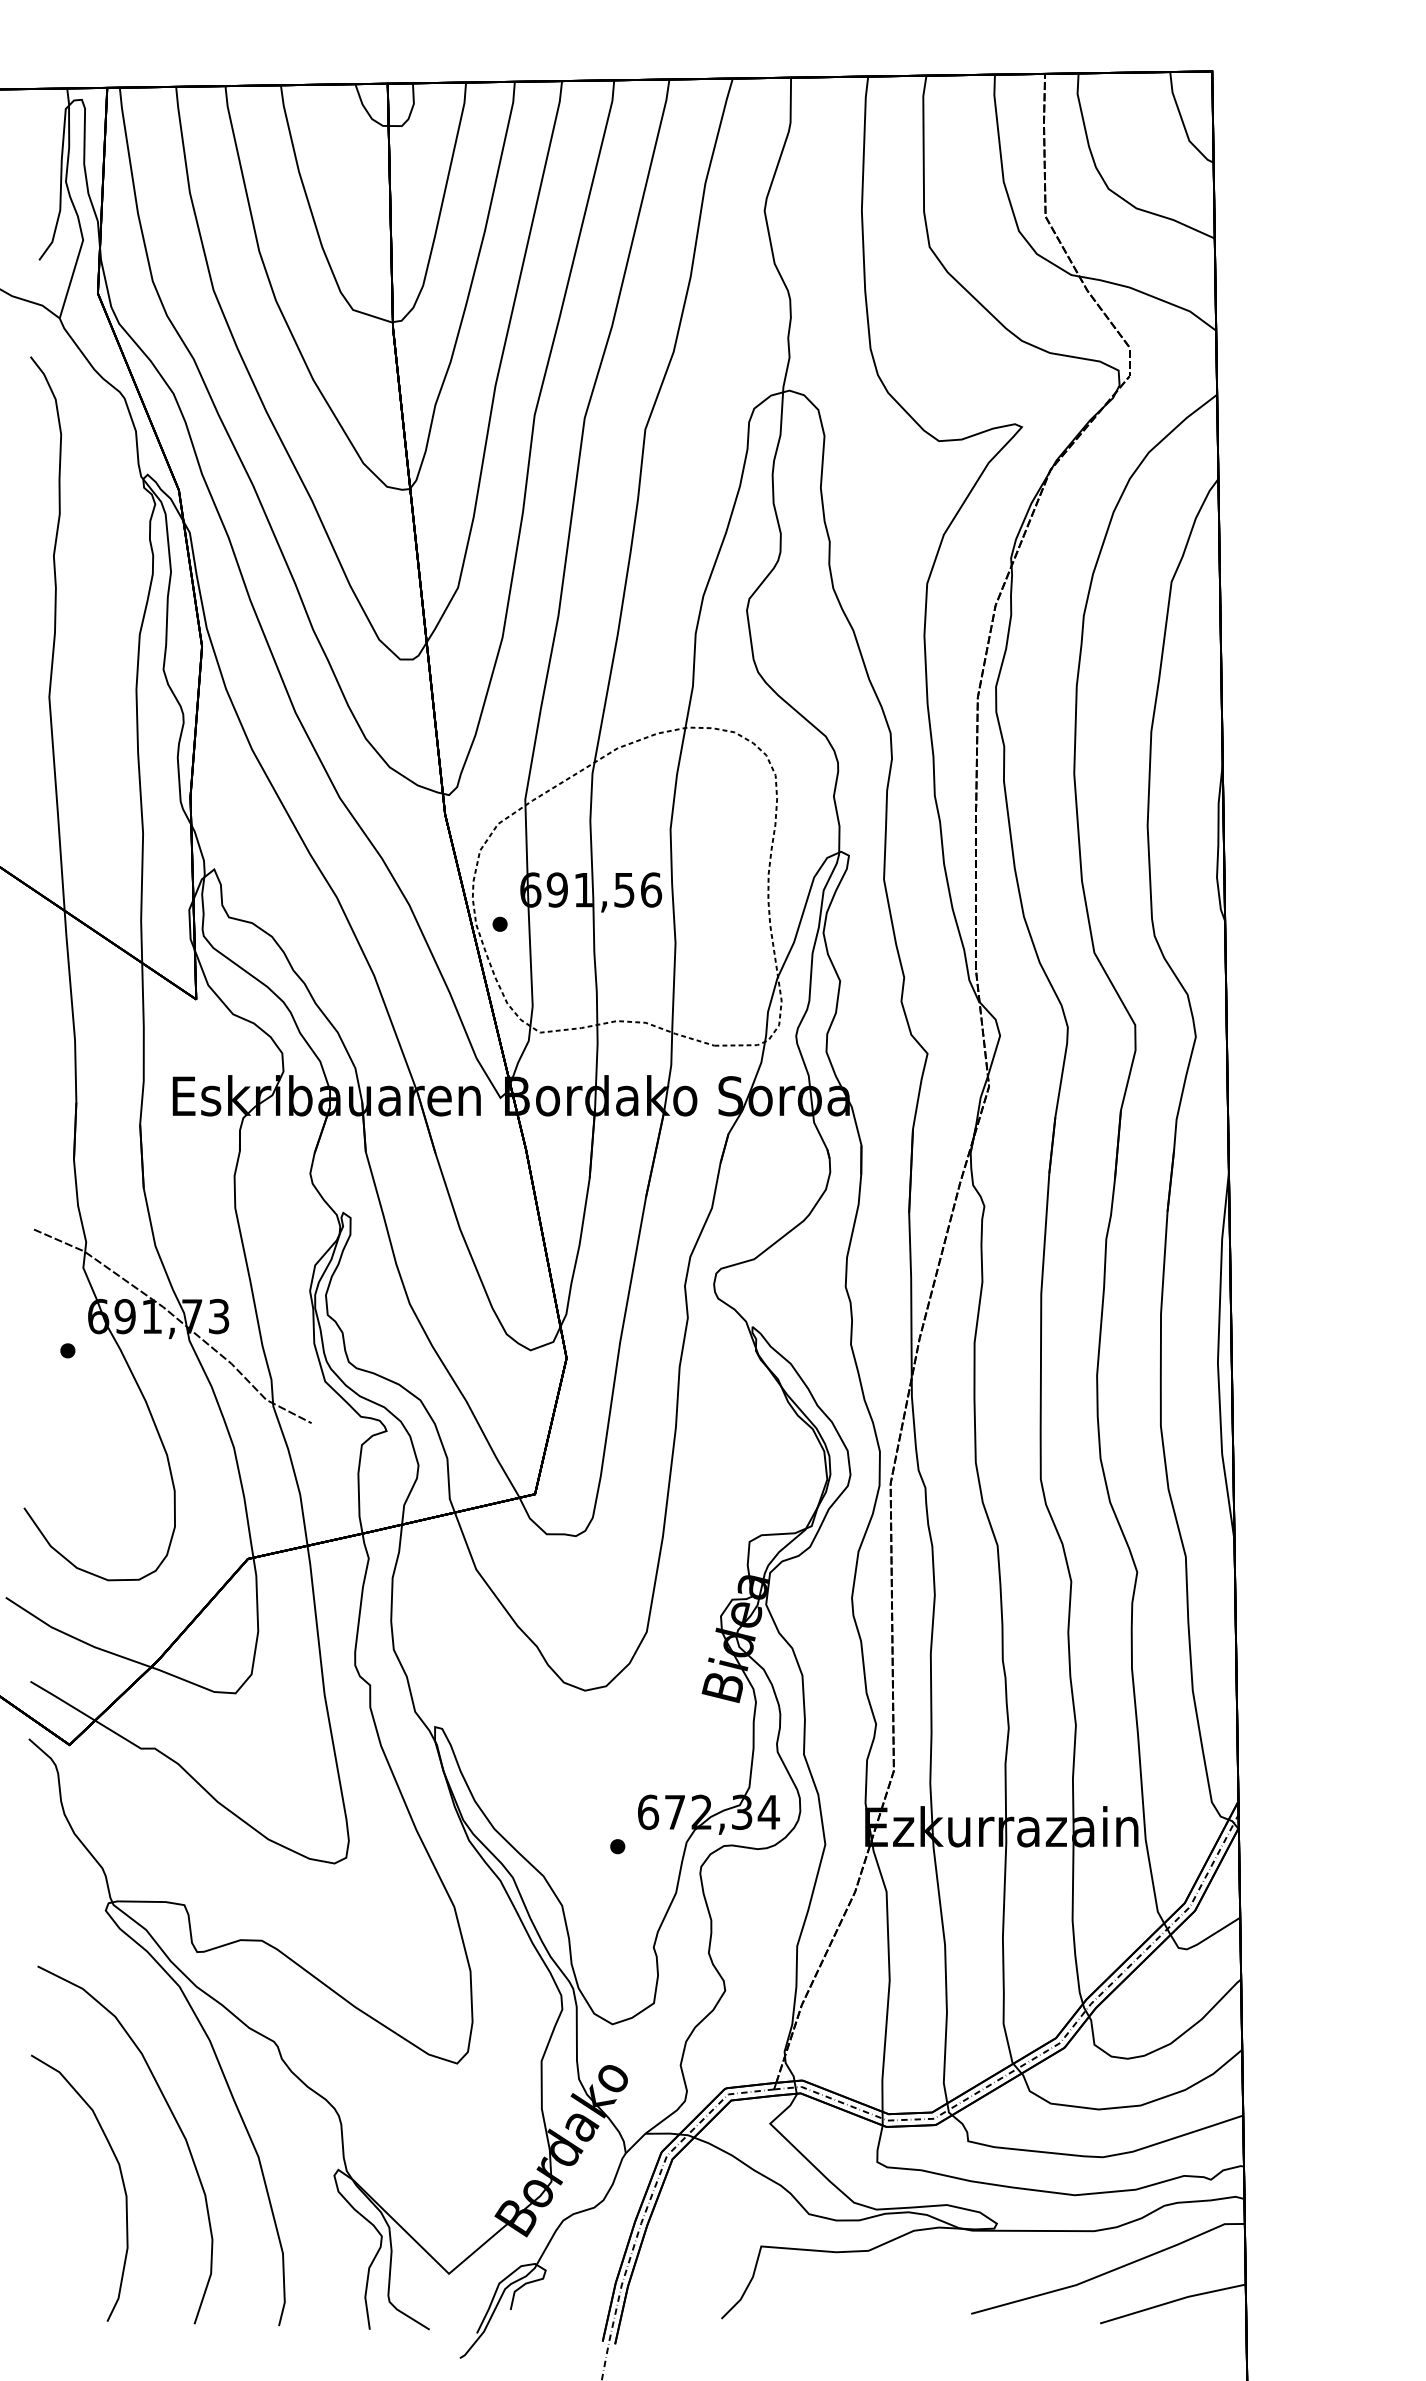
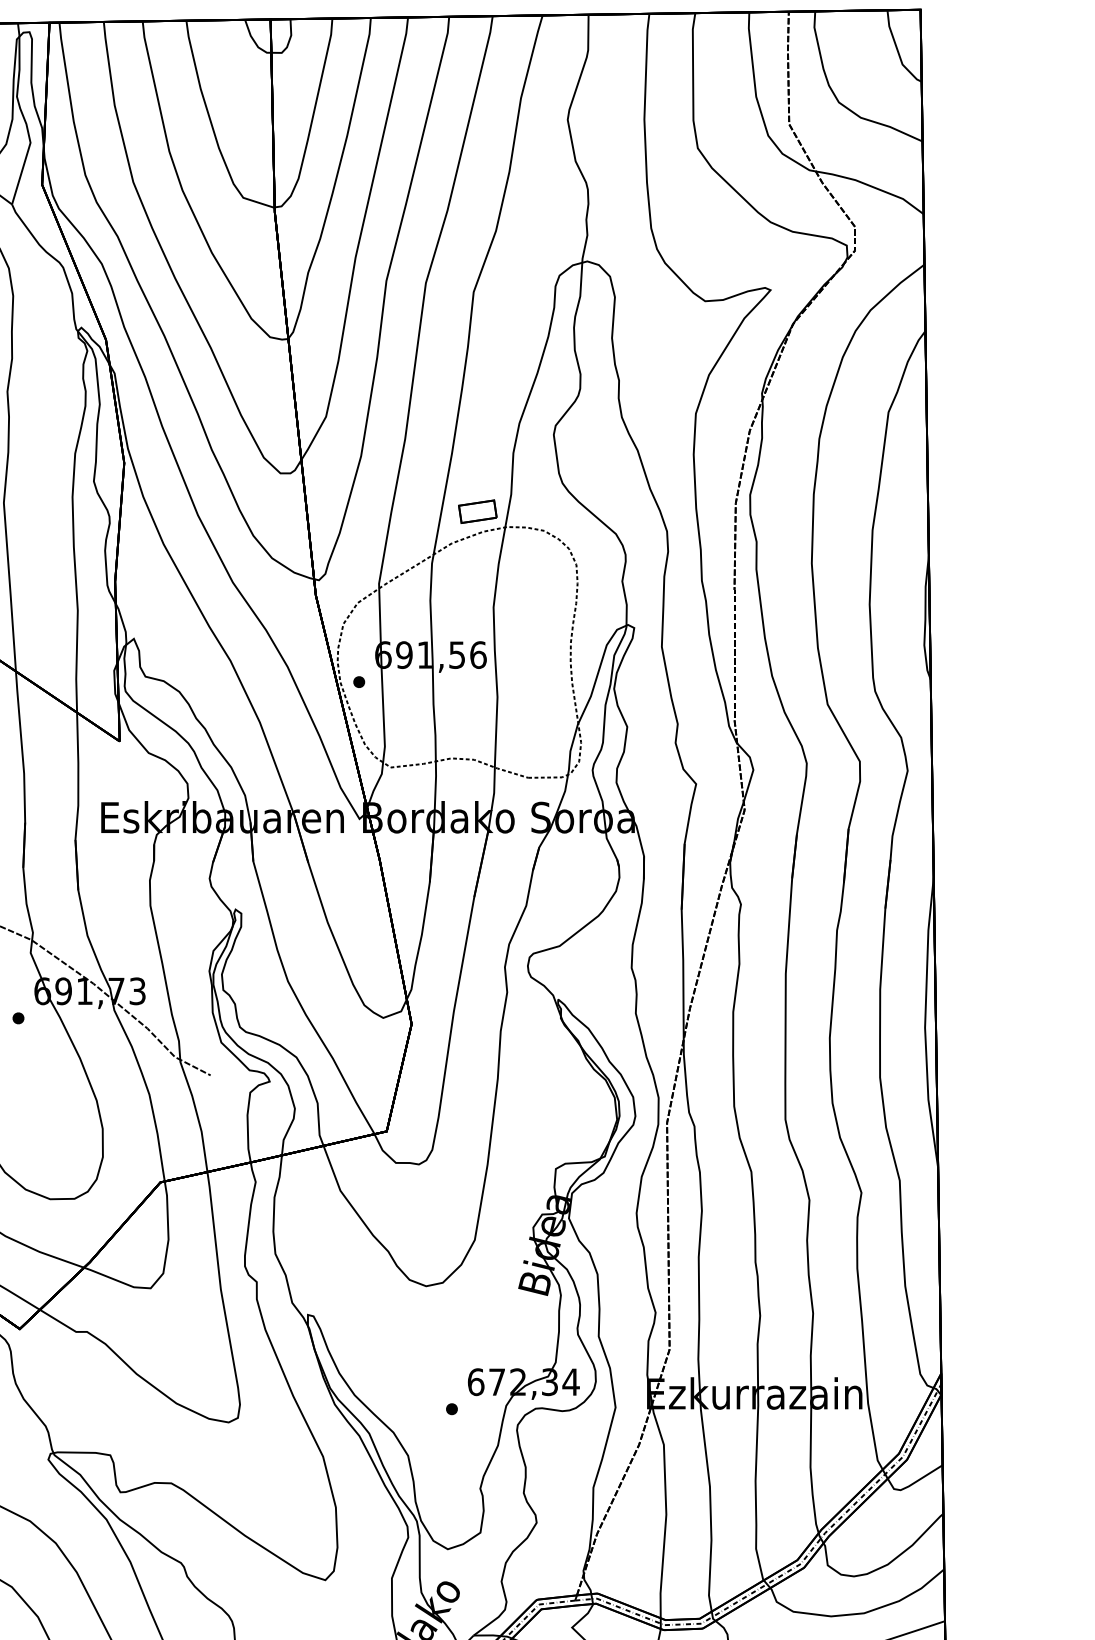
part: (650, 707) -> (477, 511), added

